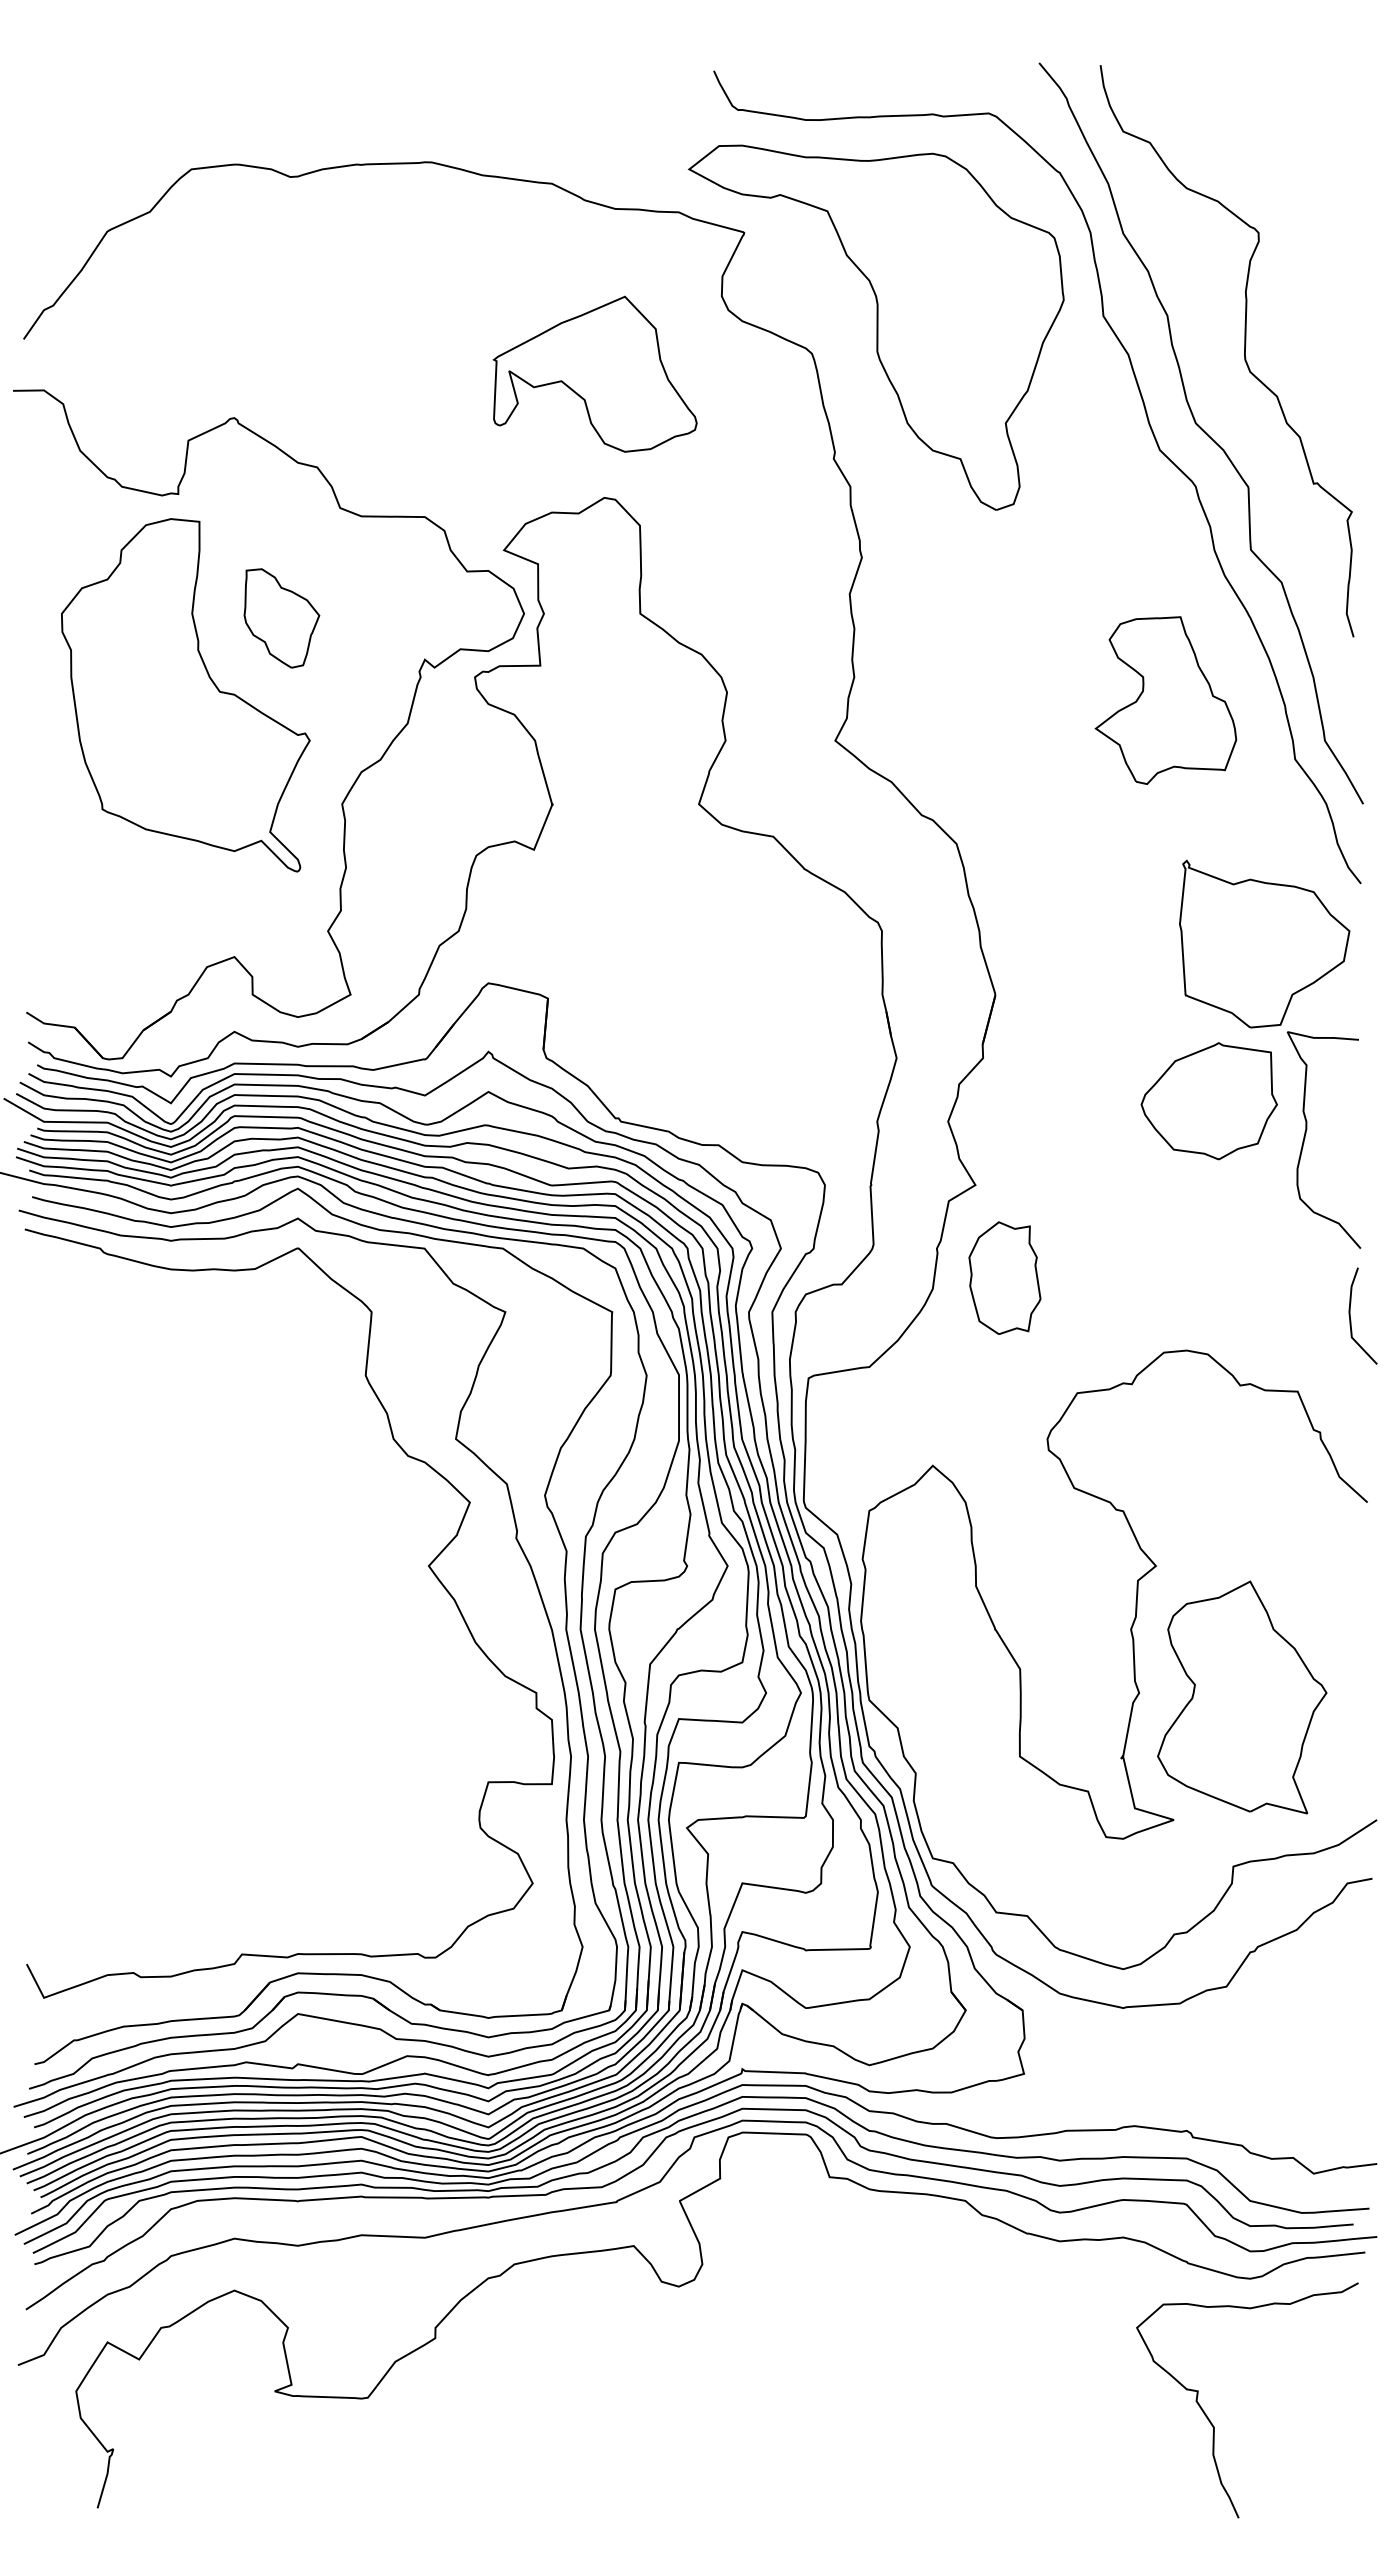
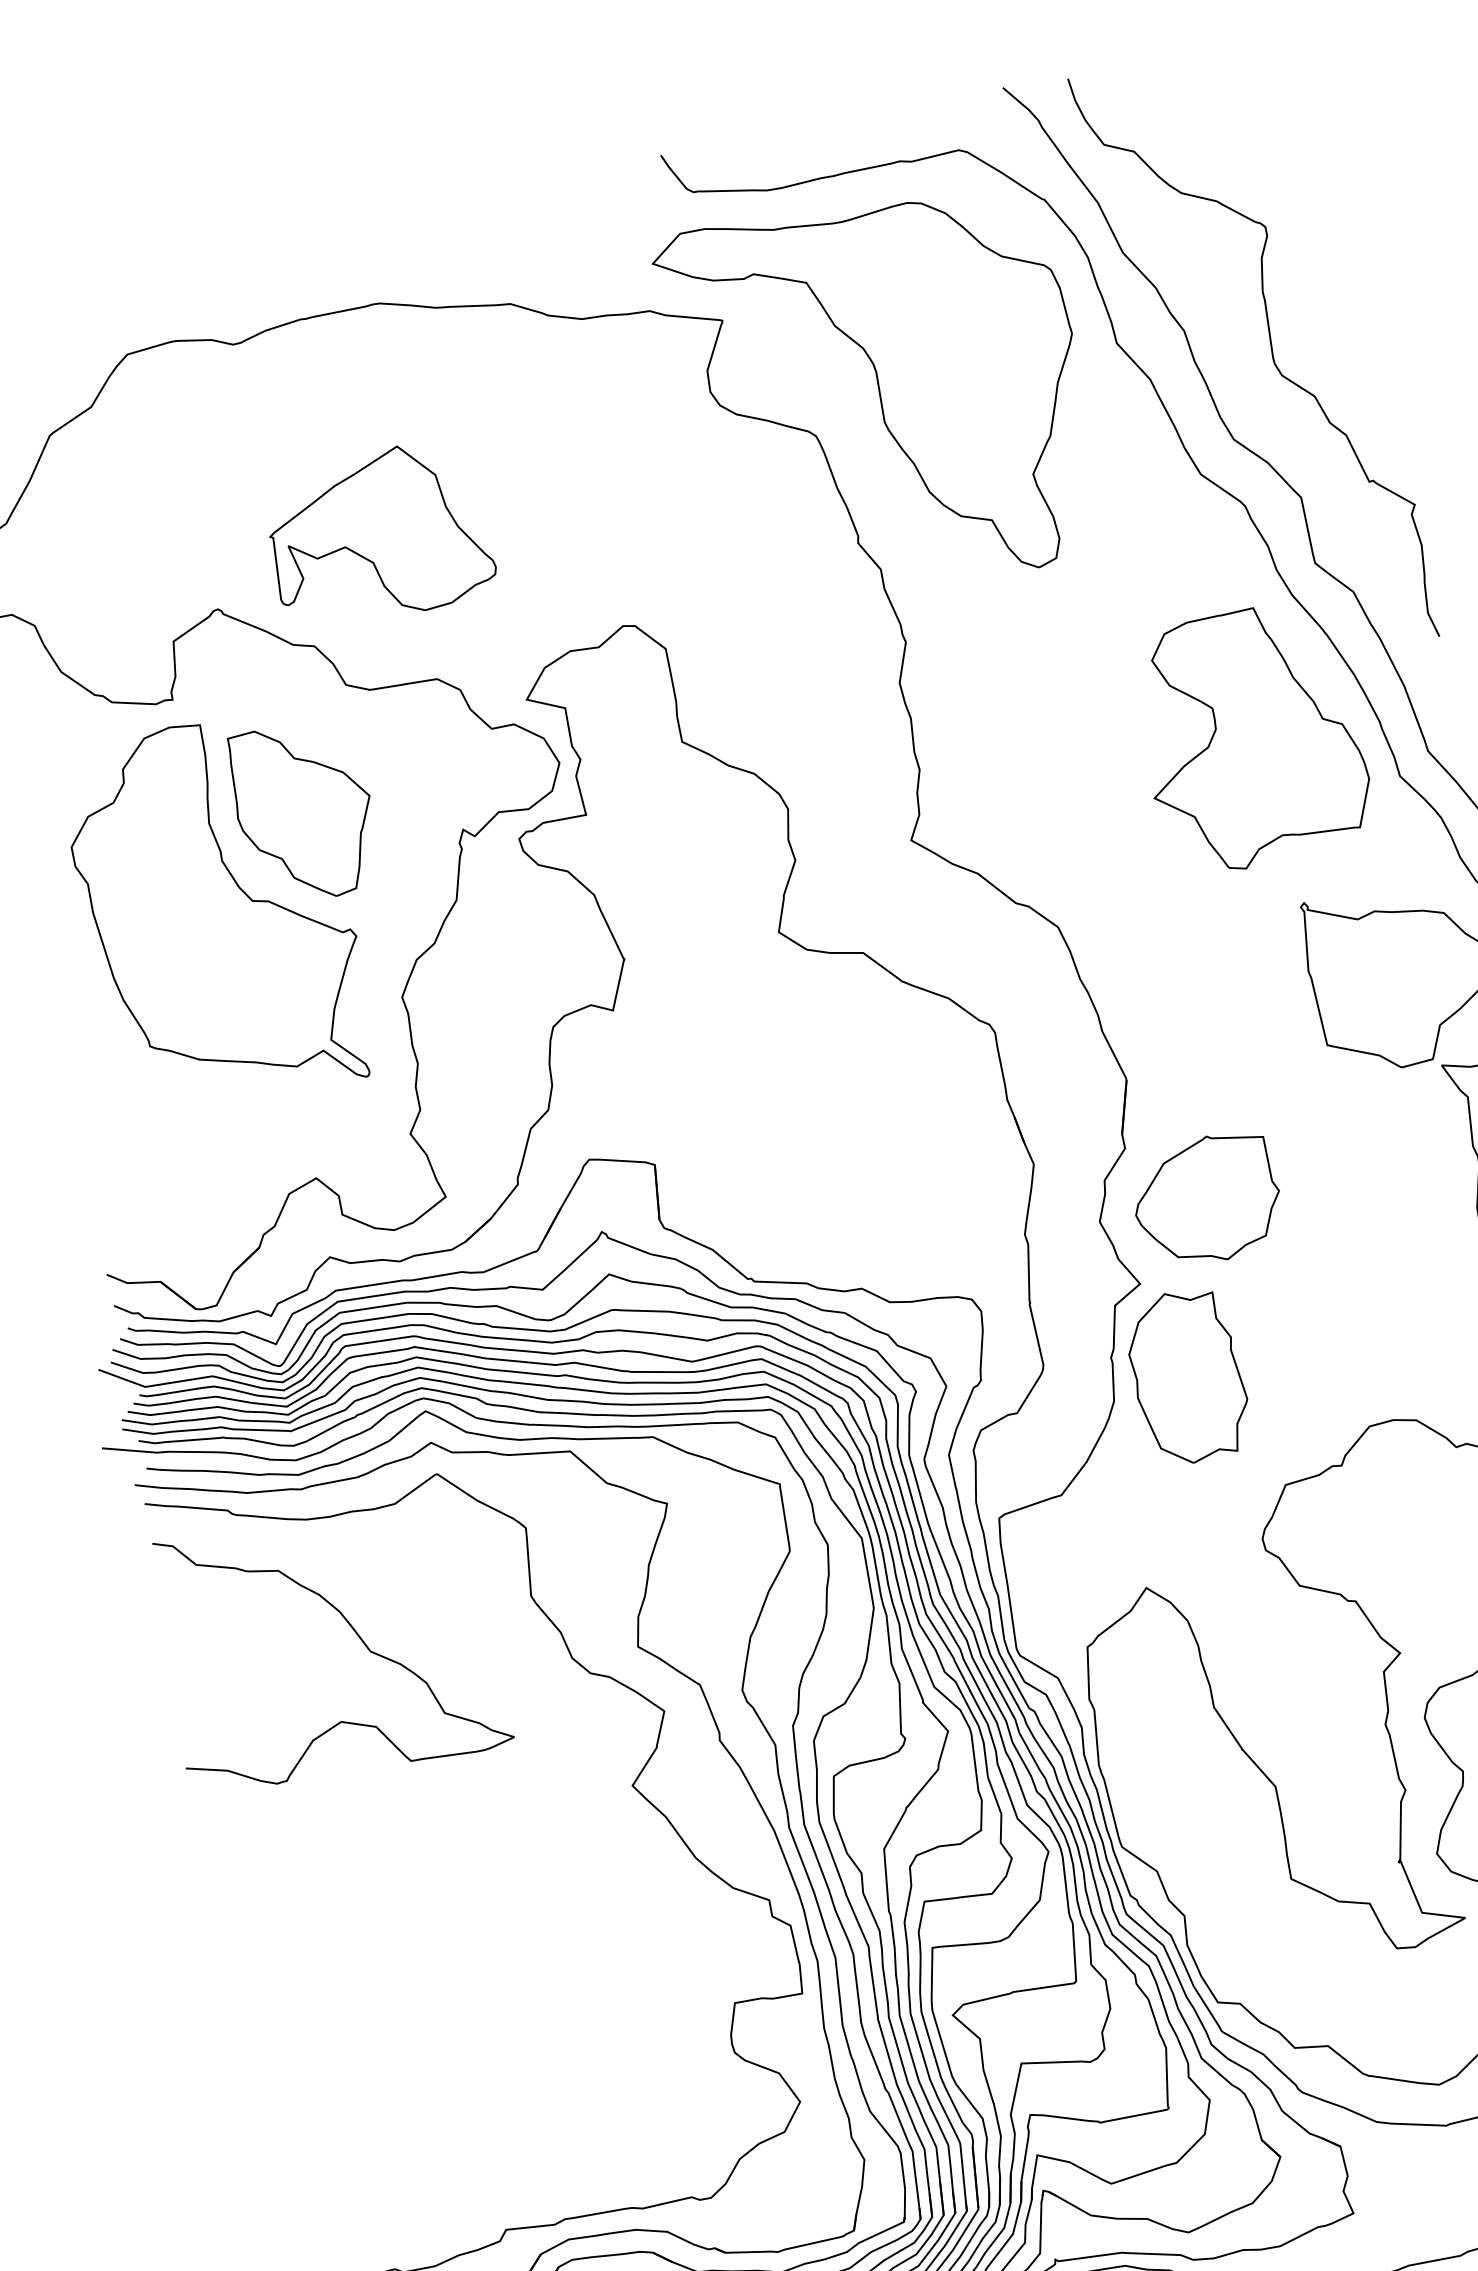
part: (594, 373) -> (378, 533), moved
part: (281, 618) -> (304, 812), size x1.67
part: (1165, 700) -> (1252, 737), size x1.43
part: (1208, 1101) -> (1206, 1200), moved
part: (1004, 1277) -> (1187, 1376), size x1.43
curve: (196, 1378) -> (353, 1630), added

